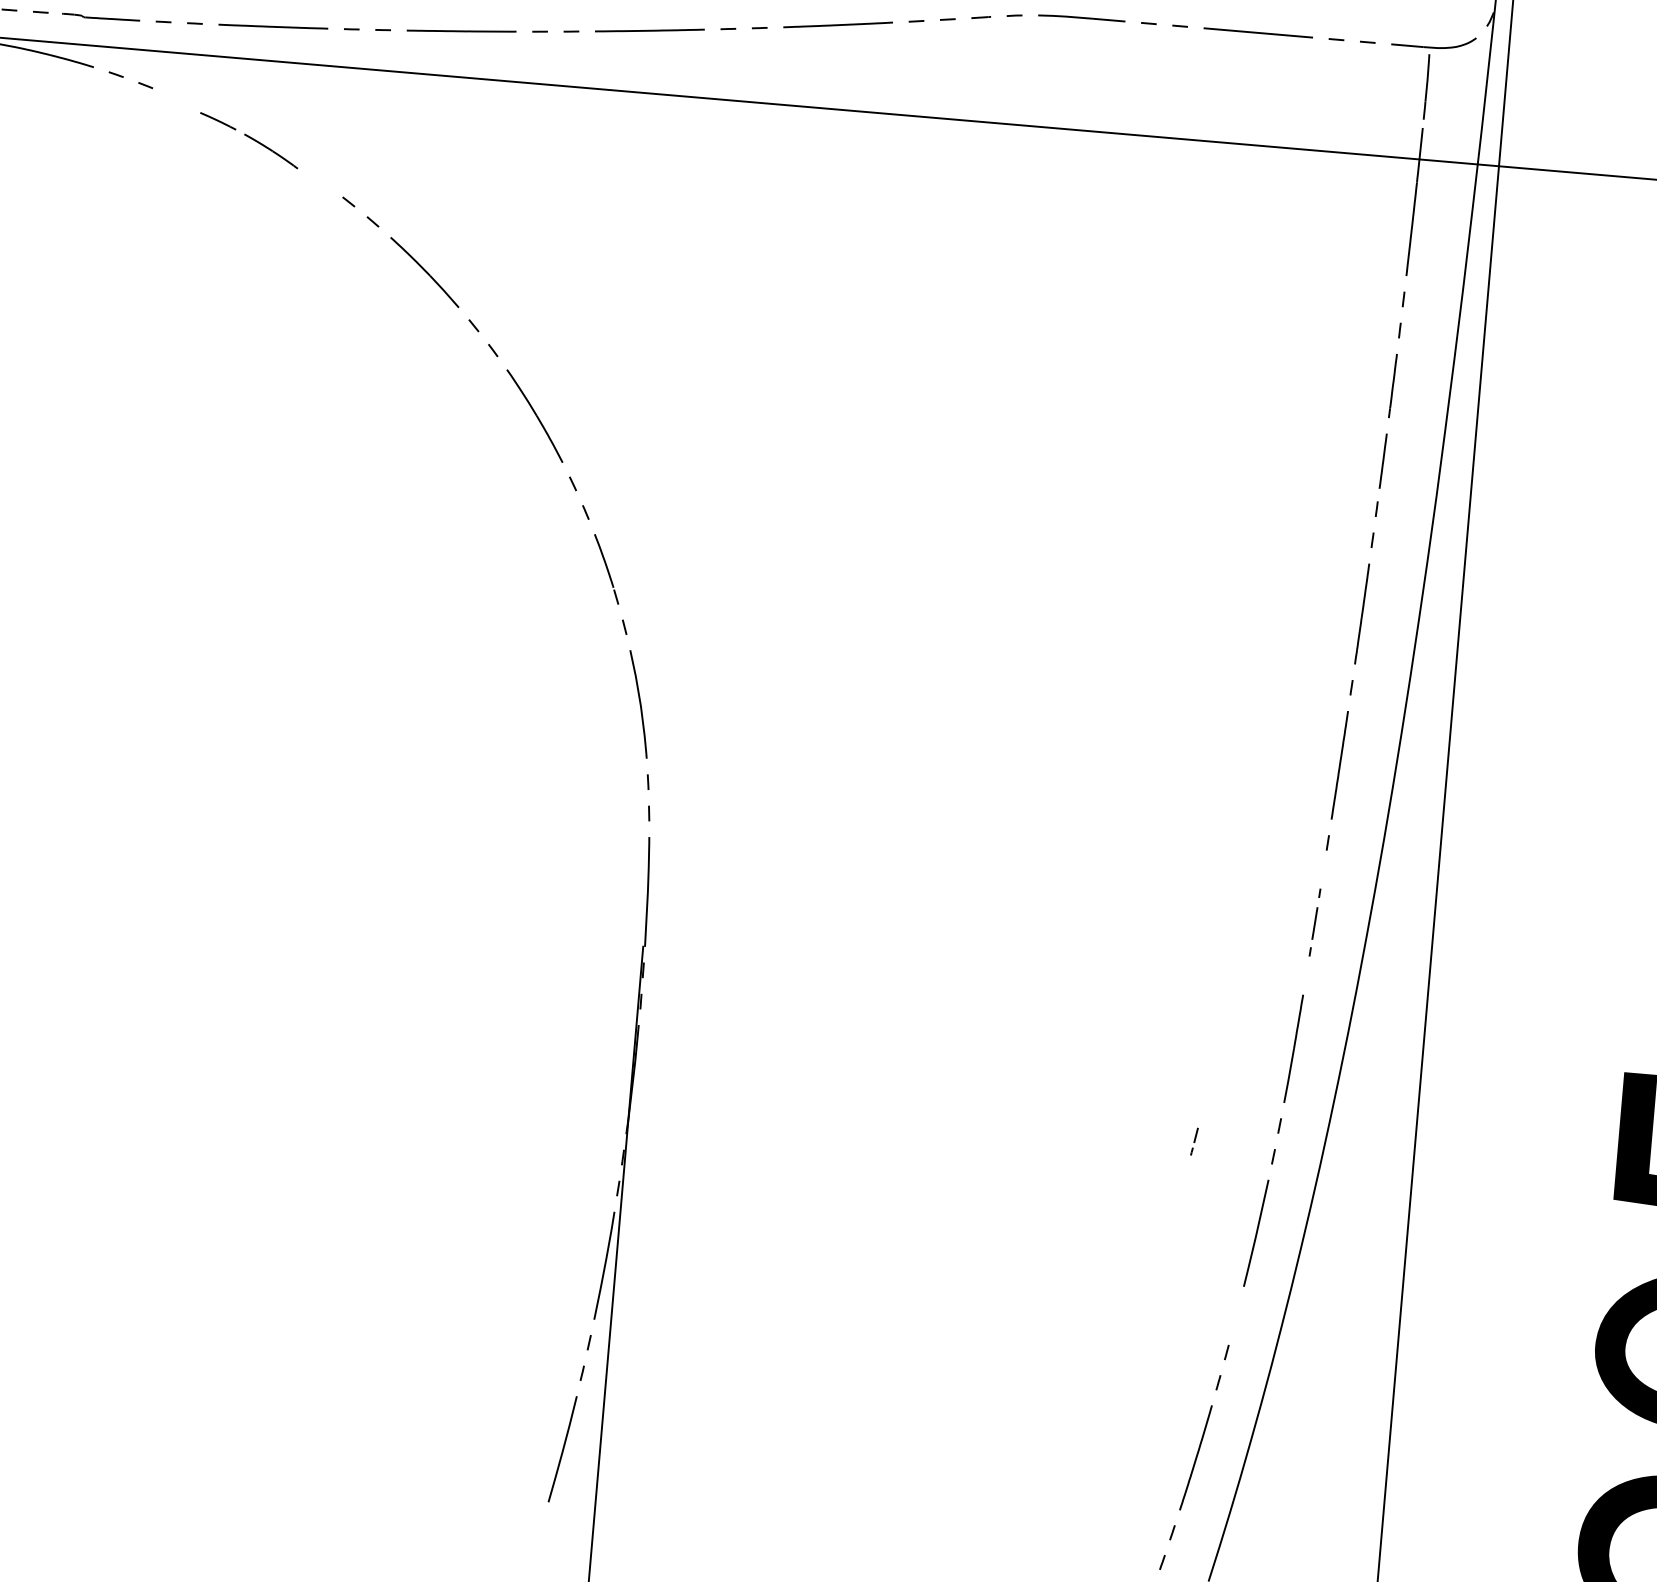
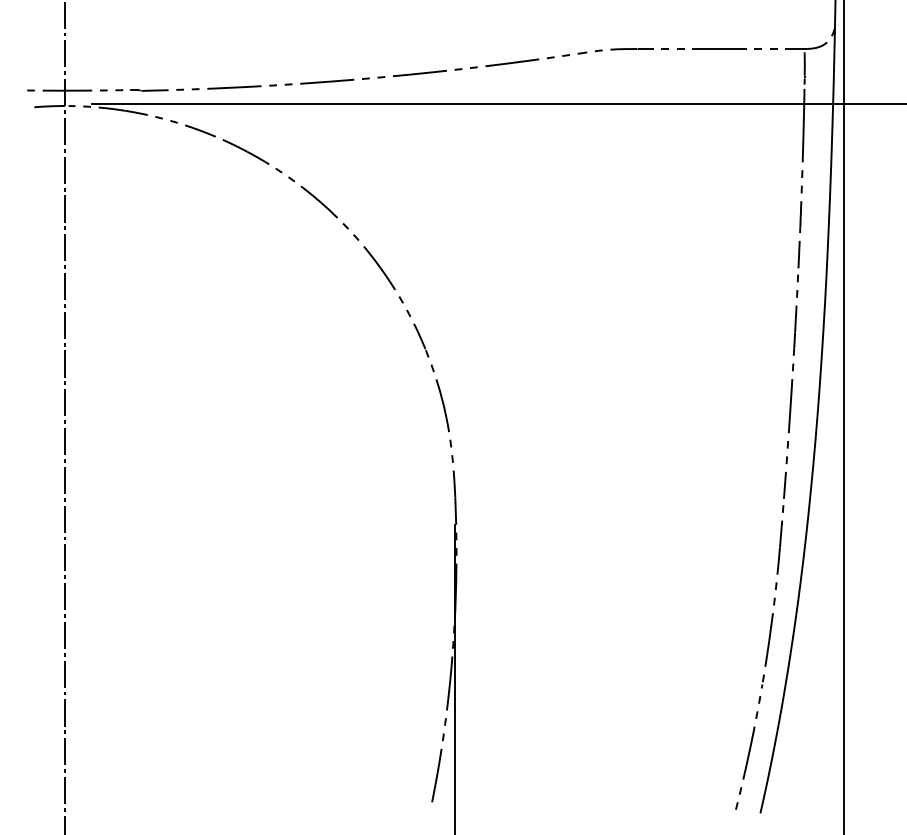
part: (249, 140) -> (227, 144), size x1.67
part: (1314, 922) -> (784, 484), size x1.67
line: (1193, 1141) -> (762, 681), moved

